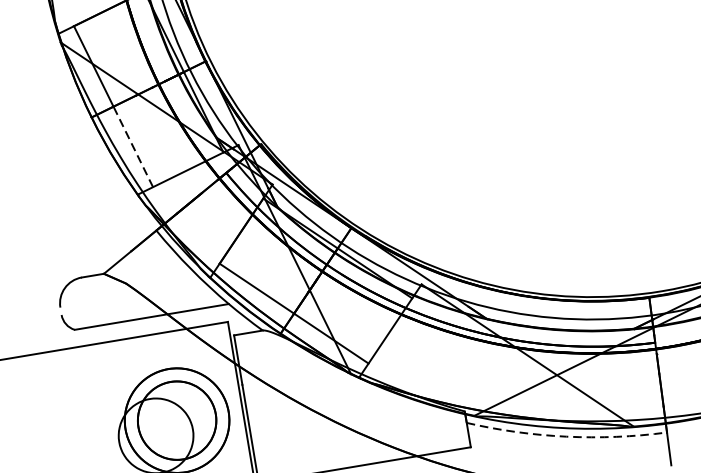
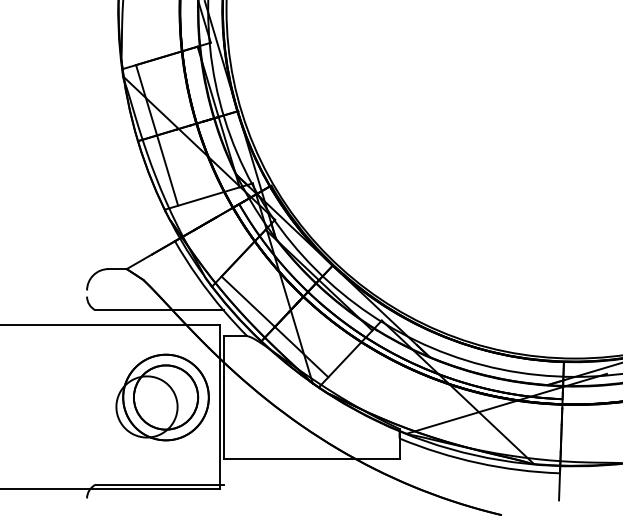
line: (133, 146) -> (167, 170), dashed -> solid
arc: (566, 437) -> (478, 463), dashed -> solid

